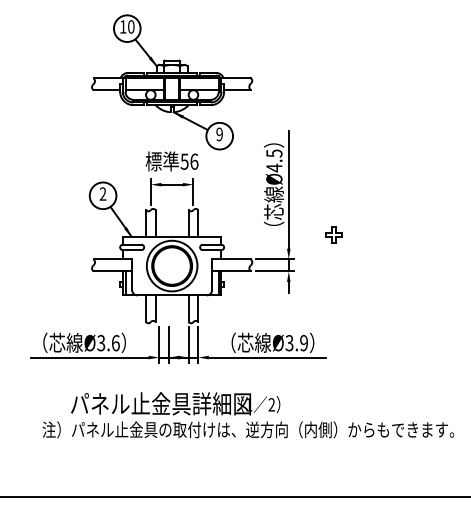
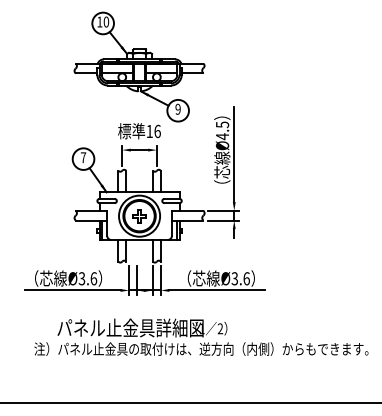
text: (184, 161) -> (149, 131), 56 -> 16
text: (102, 193) -> (83, 157), 2 -> 7
part: (333, 234) -> (139, 215), moved
text: (304, 343) -> (247, 279), Ø3.9 -> Ø3.6

